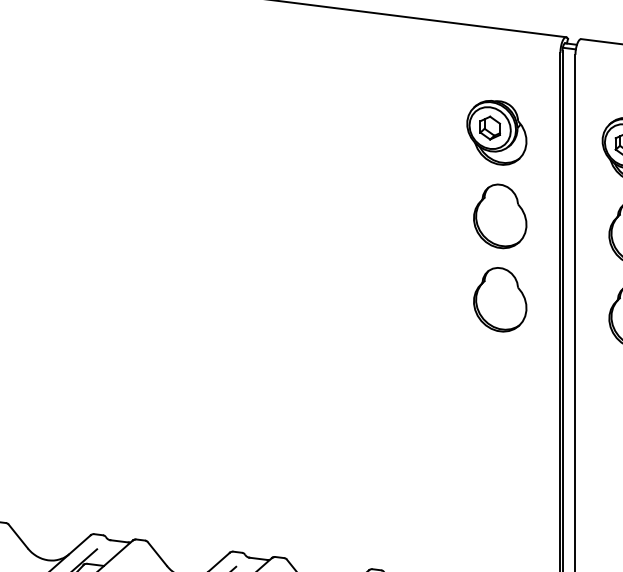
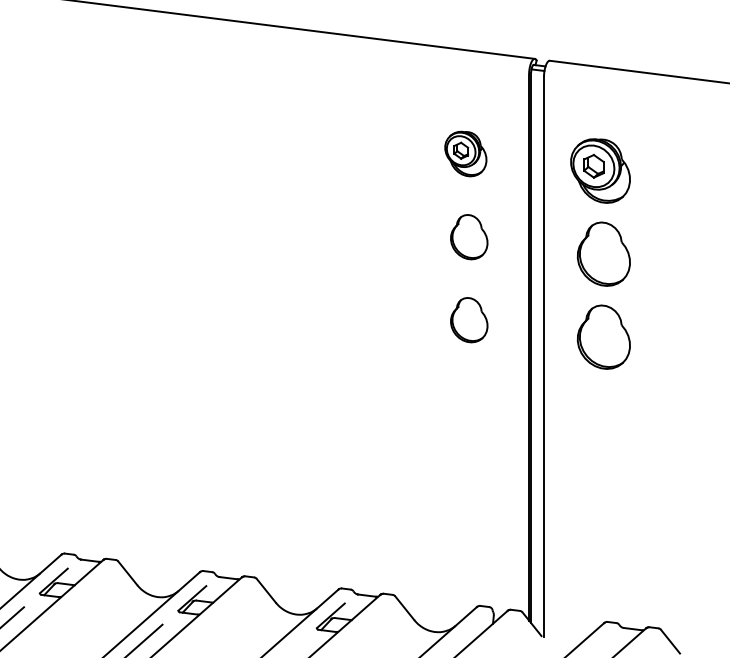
part: (496, 132) -> (465, 153), size x0.7
part: (500, 215) -> (469, 236), size x0.7
part: (500, 299) -> (469, 319), size x0.7

